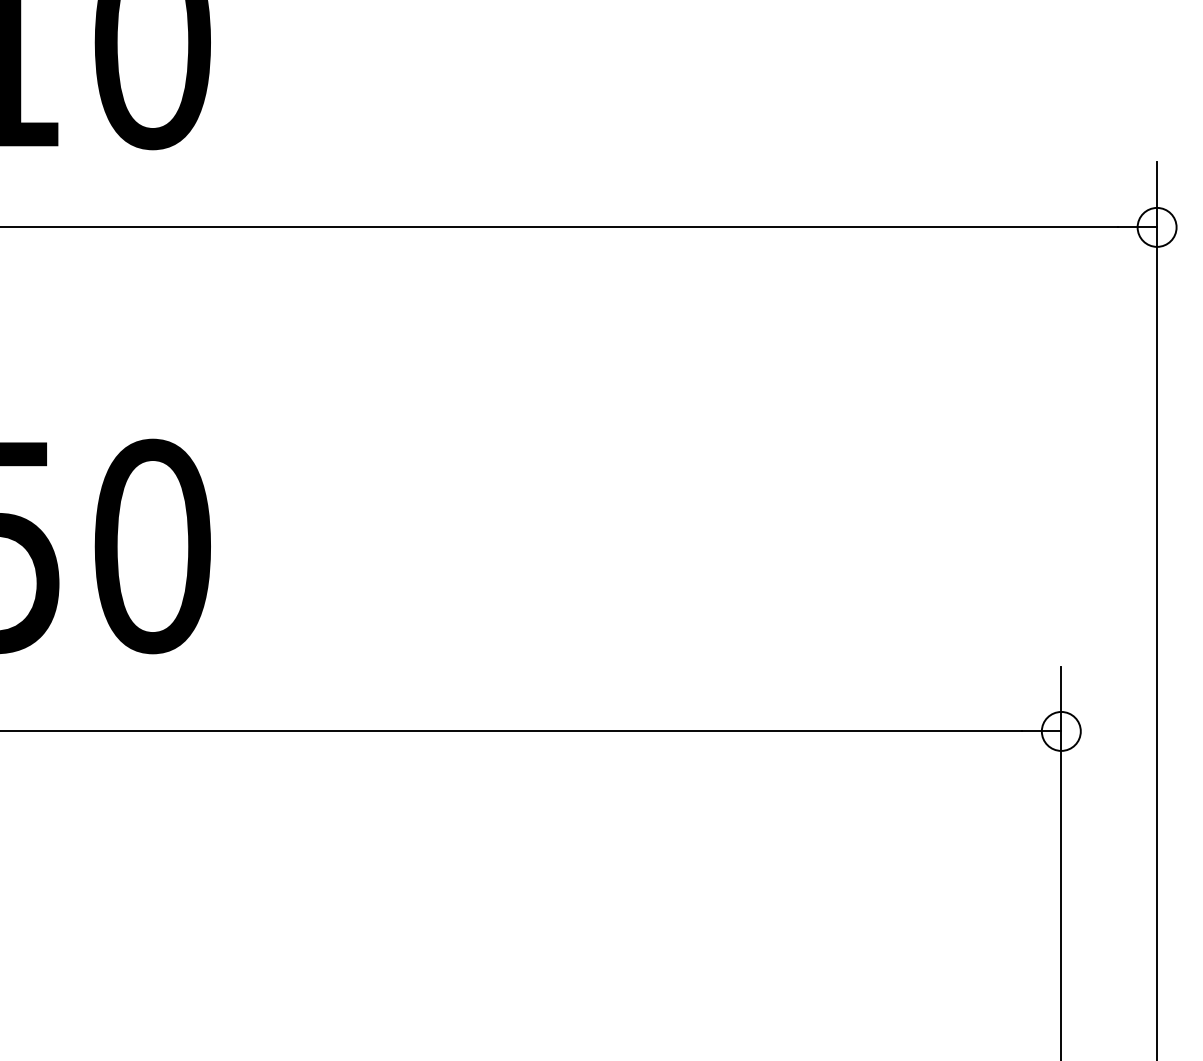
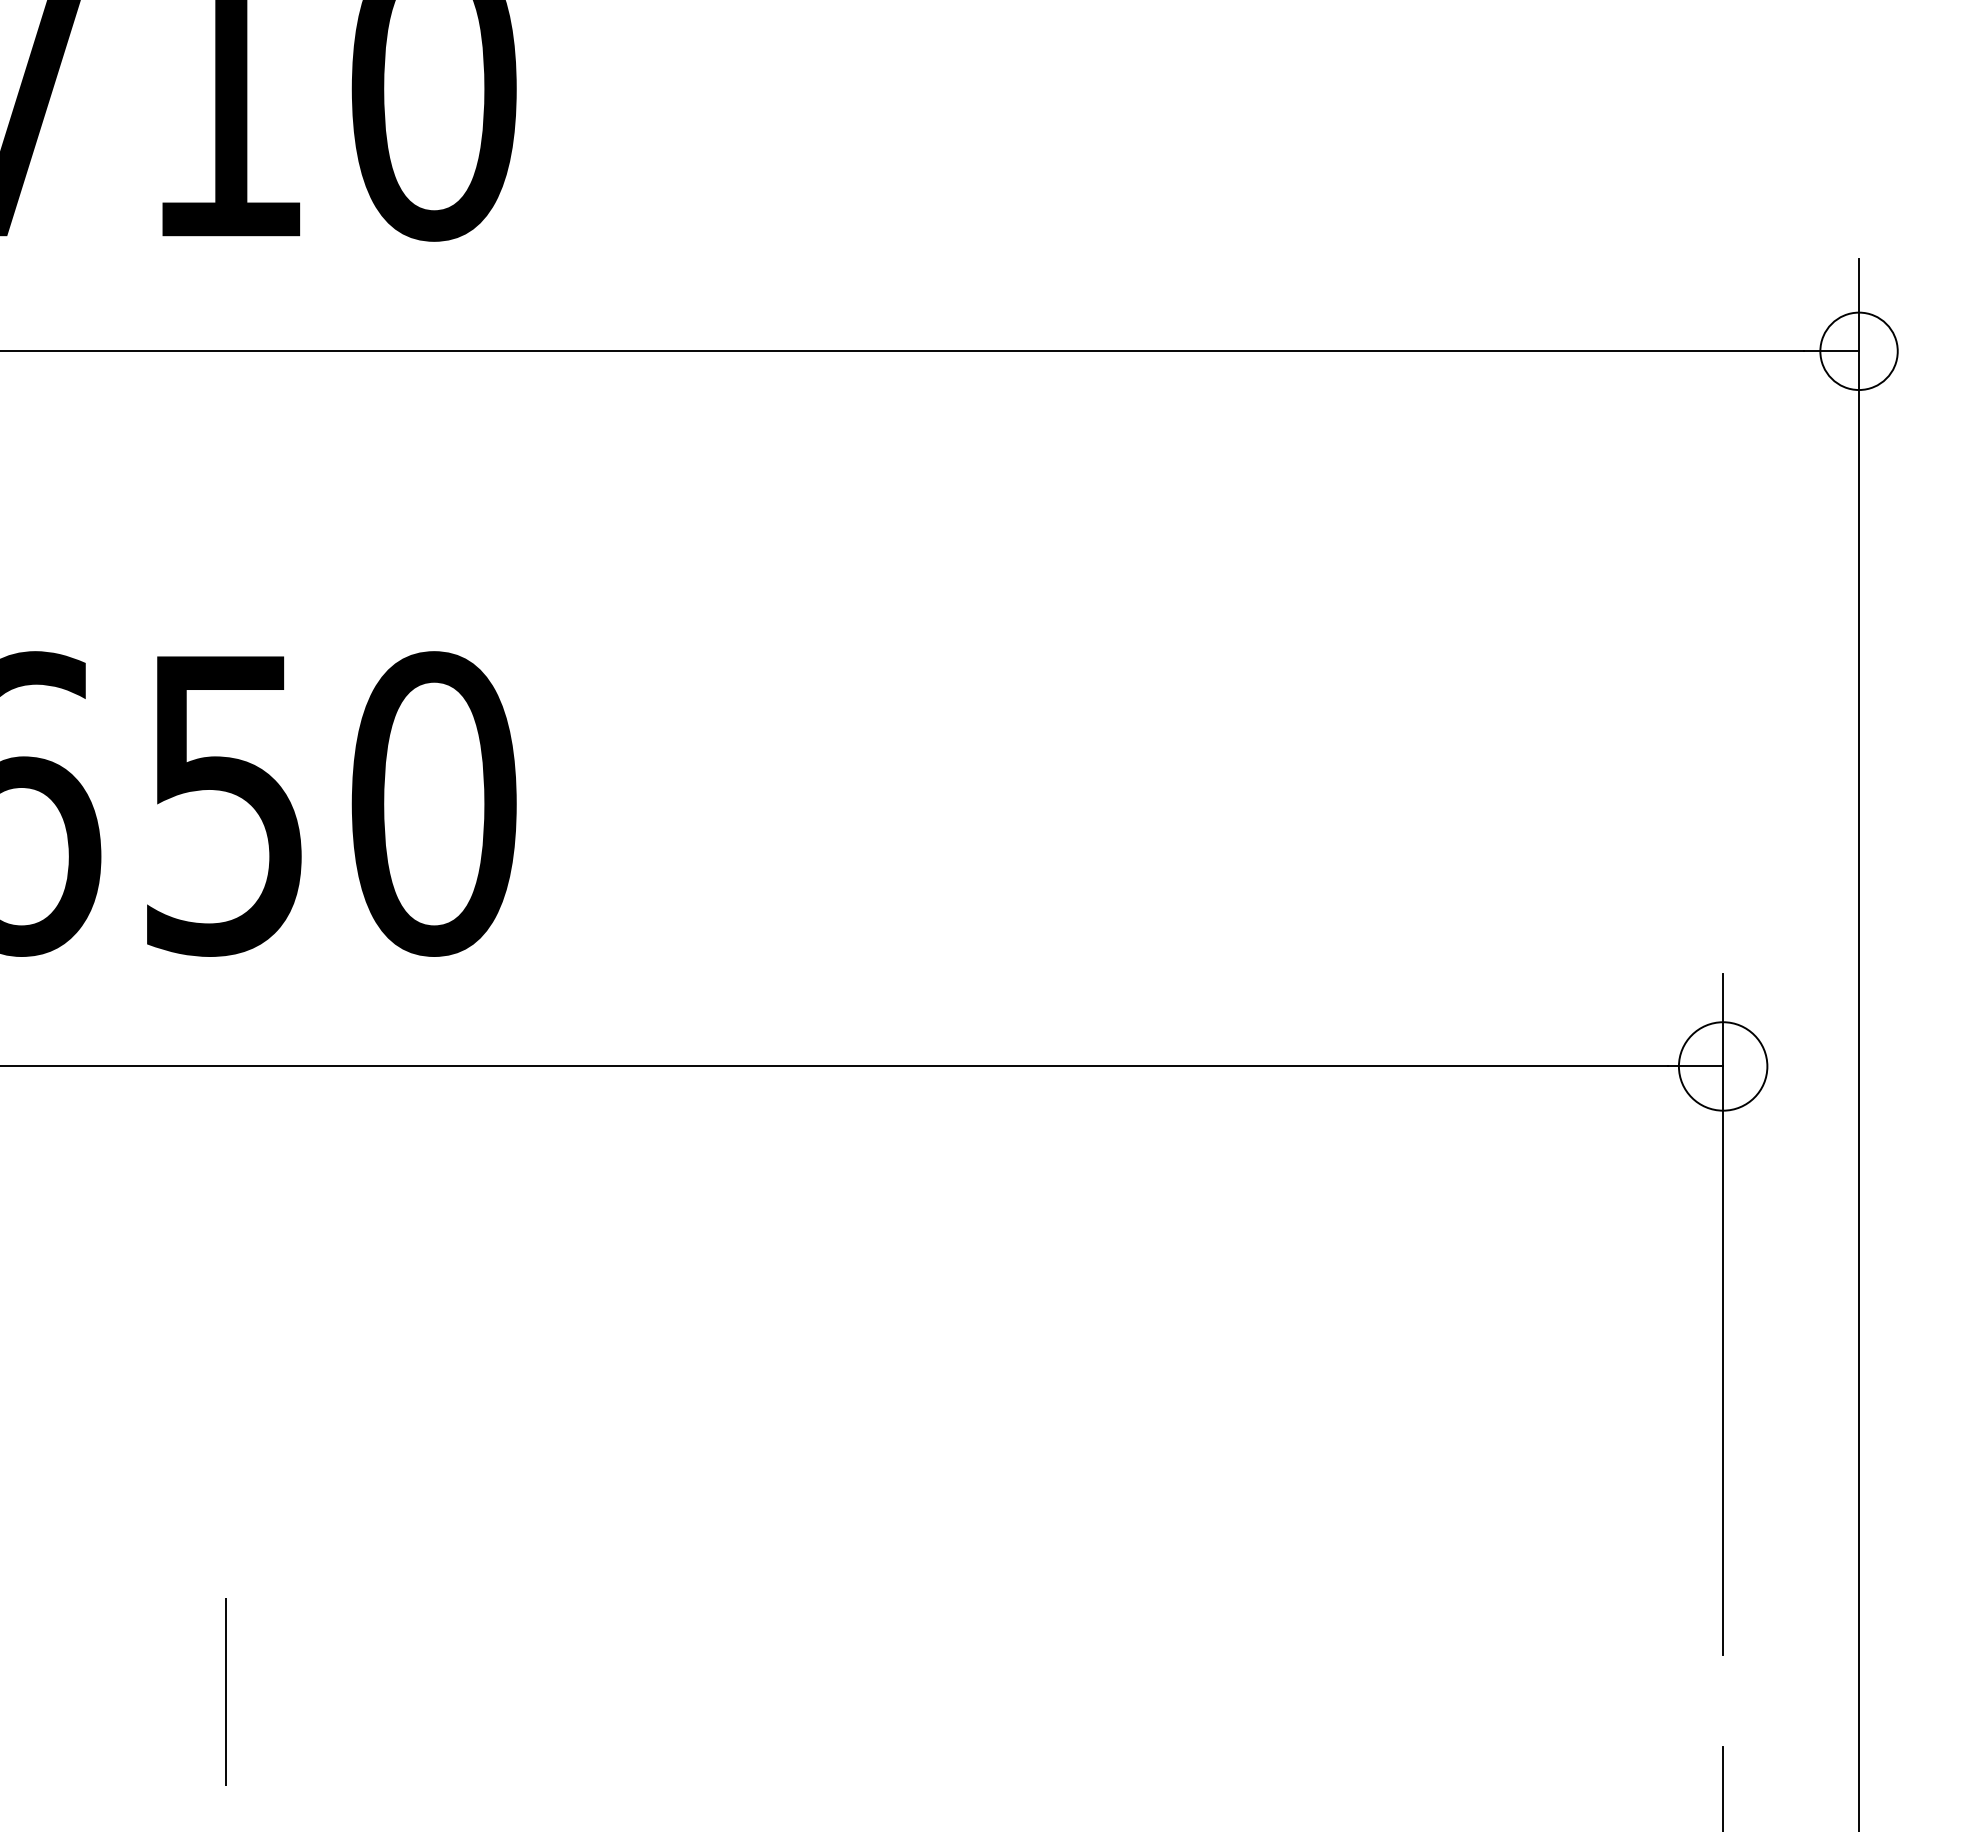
circle: (1156, 226) -> (1858, 350), size x1.4
circle: (1060, 731) -> (1722, 1066), size x1.6

